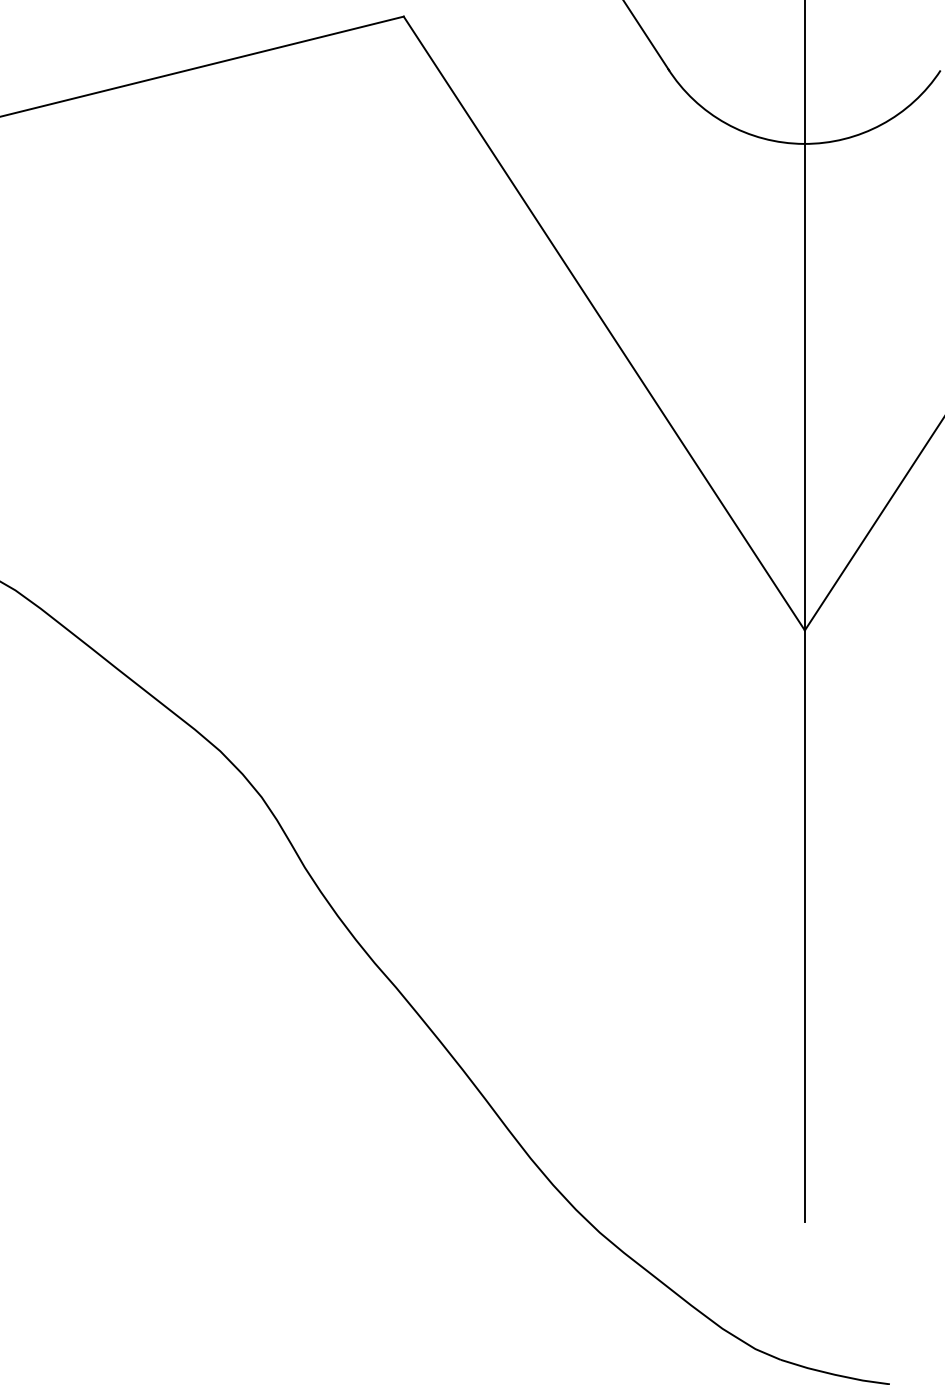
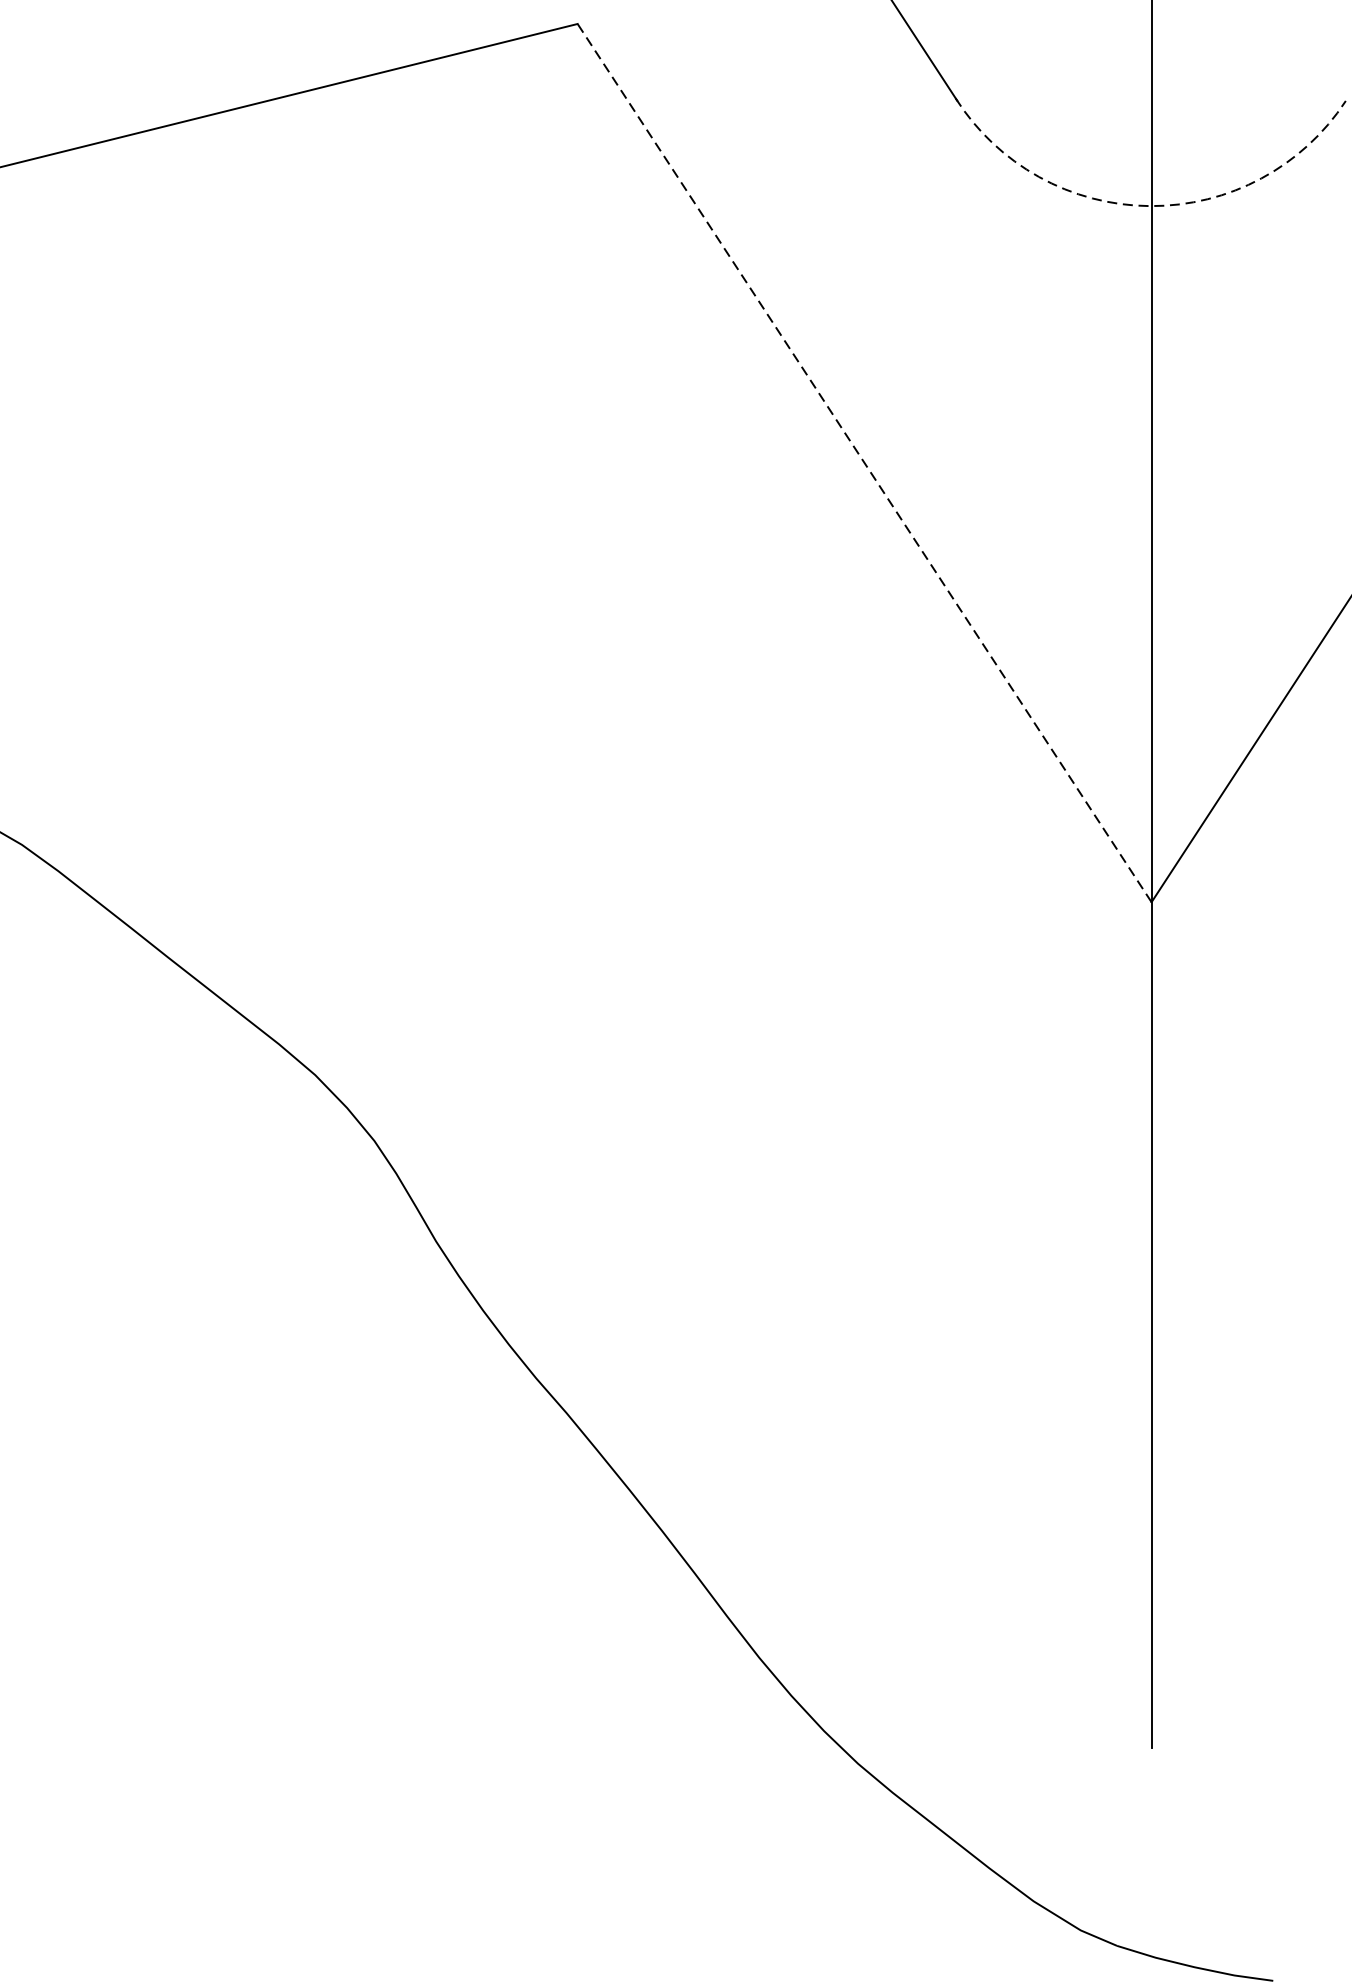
arc: (803, 143) -> (1149, 205), solid -> dashed
line: (604, 323) -> (864, 463), solid -> dashed

